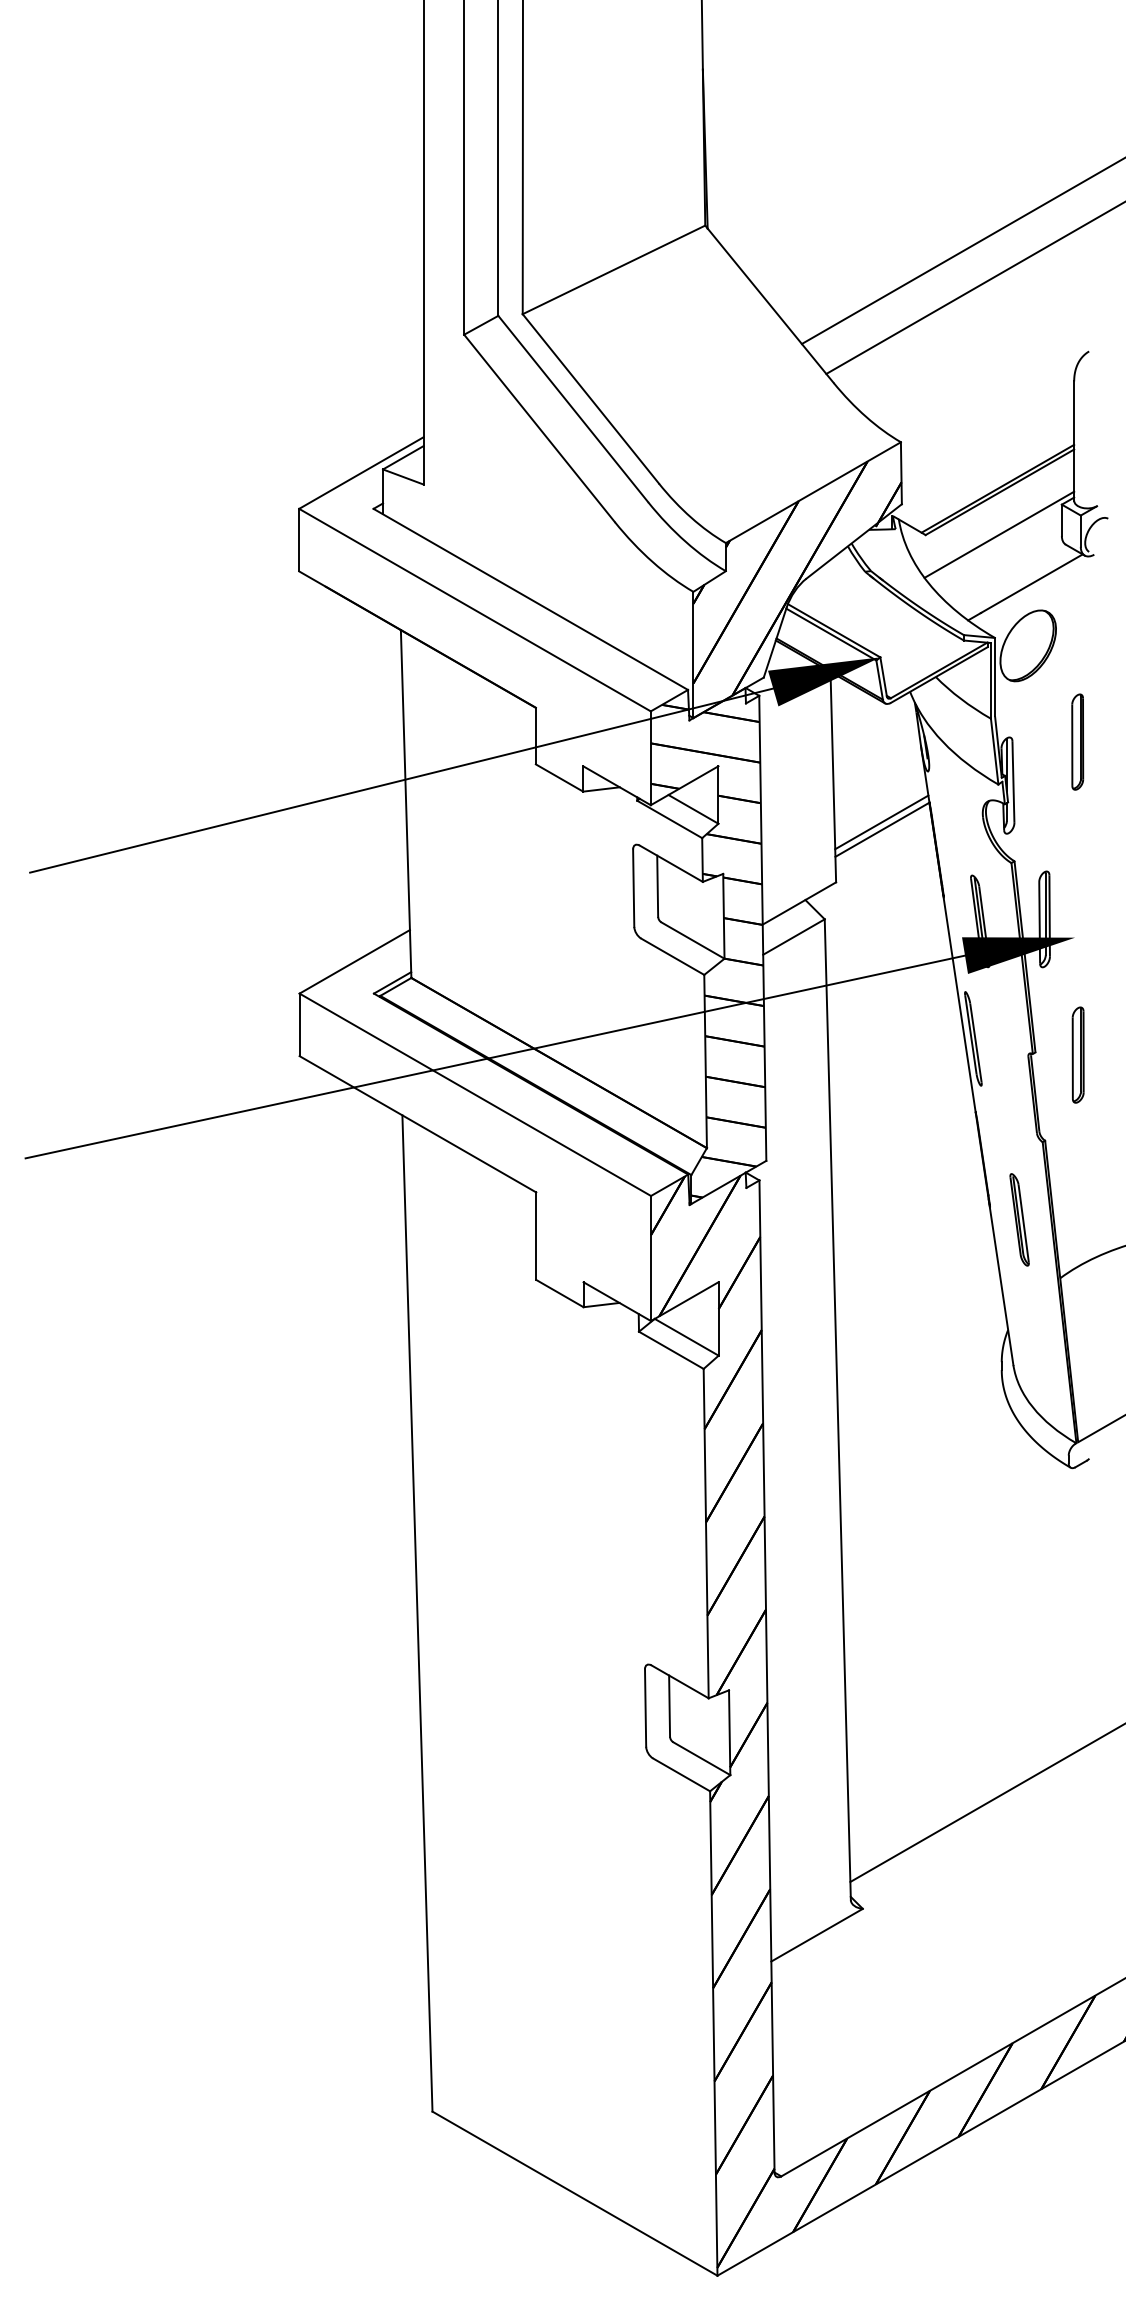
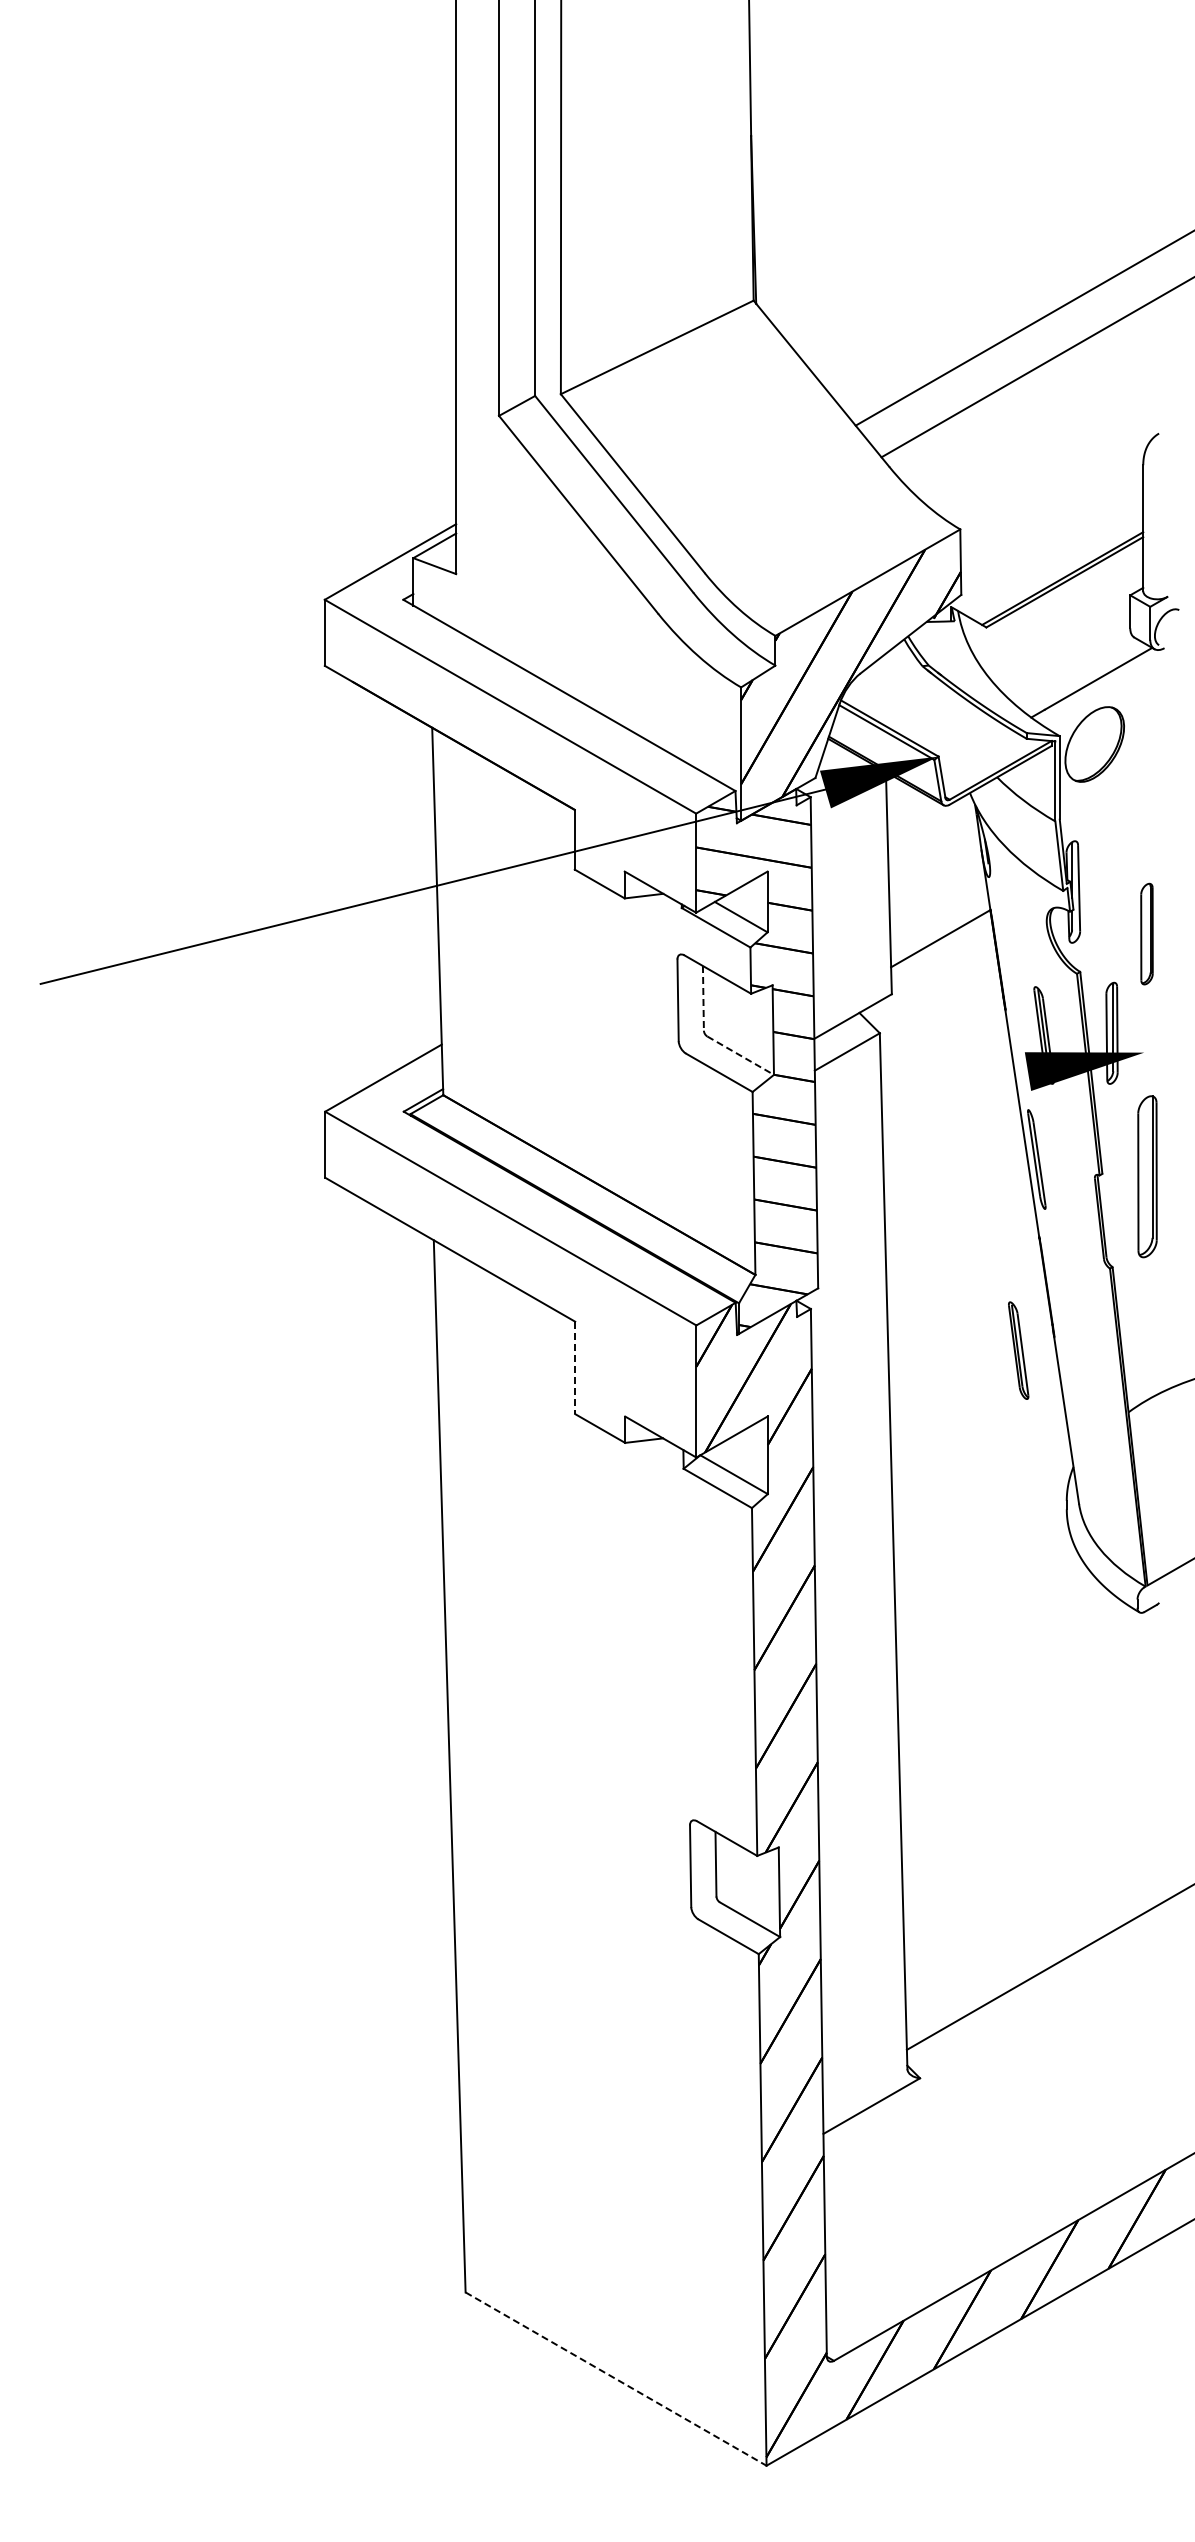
line: (999, 534) -> (1064, 626), removed
part: (1077, 741) -> (1146, 933), moved
line: (881, 822) -> (939, 930), removed
line: (657, 886) -> (703, 998), solid -> dashed
line: (693, 940) -> (741, 1055), solid -> dashed
part: (1078, 1054) -> (1147, 1176), size x1.6
line: (494, 1056) -> (531, 1178), removed
part: (1019, 1219) -> (1018, 1350), moved
line: (536, 1236) -> (575, 1368), solid -> dashed
line: (575, 2194) -> (616, 2379), solid -> dashed

